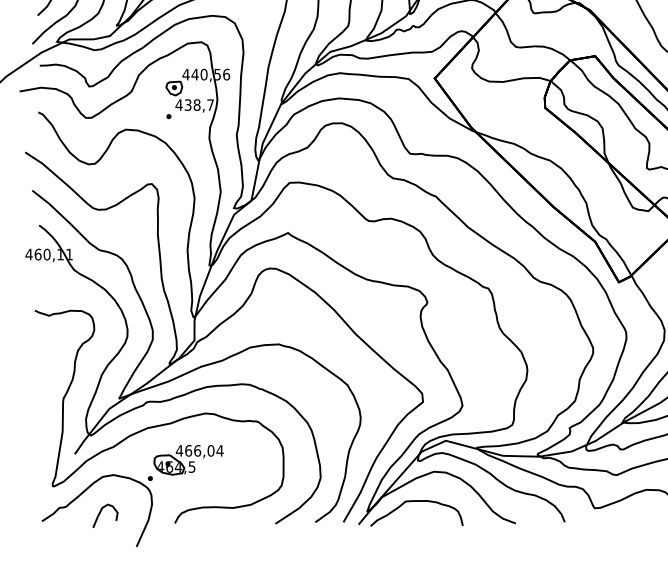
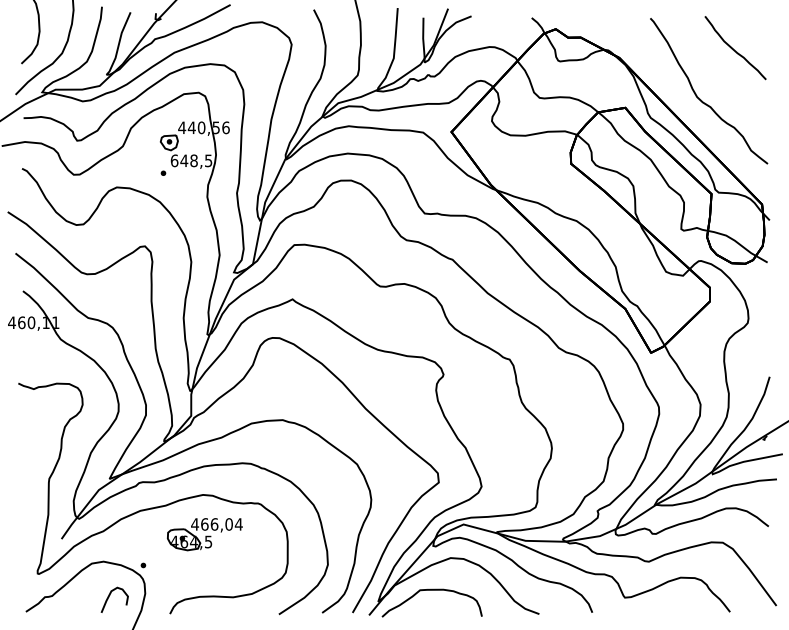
text: (194, 104) -> (191, 160), 438,7 -> 648,5
part: (188, 460) -> (204, 534), moved
curve: (100, 513) -> (109, 597), moved

